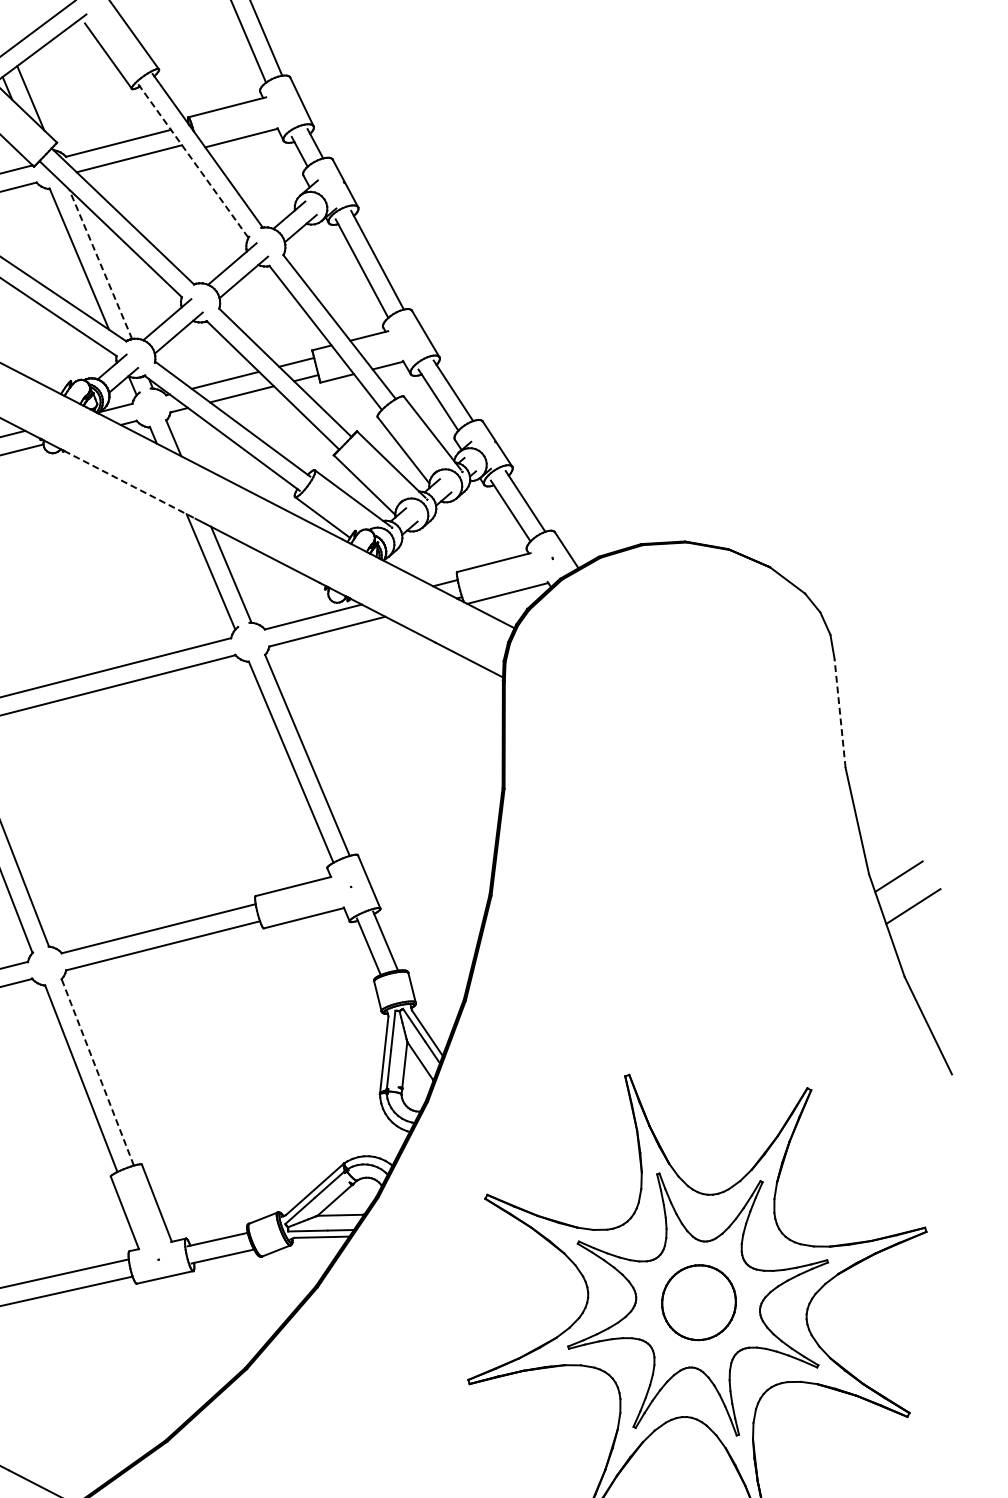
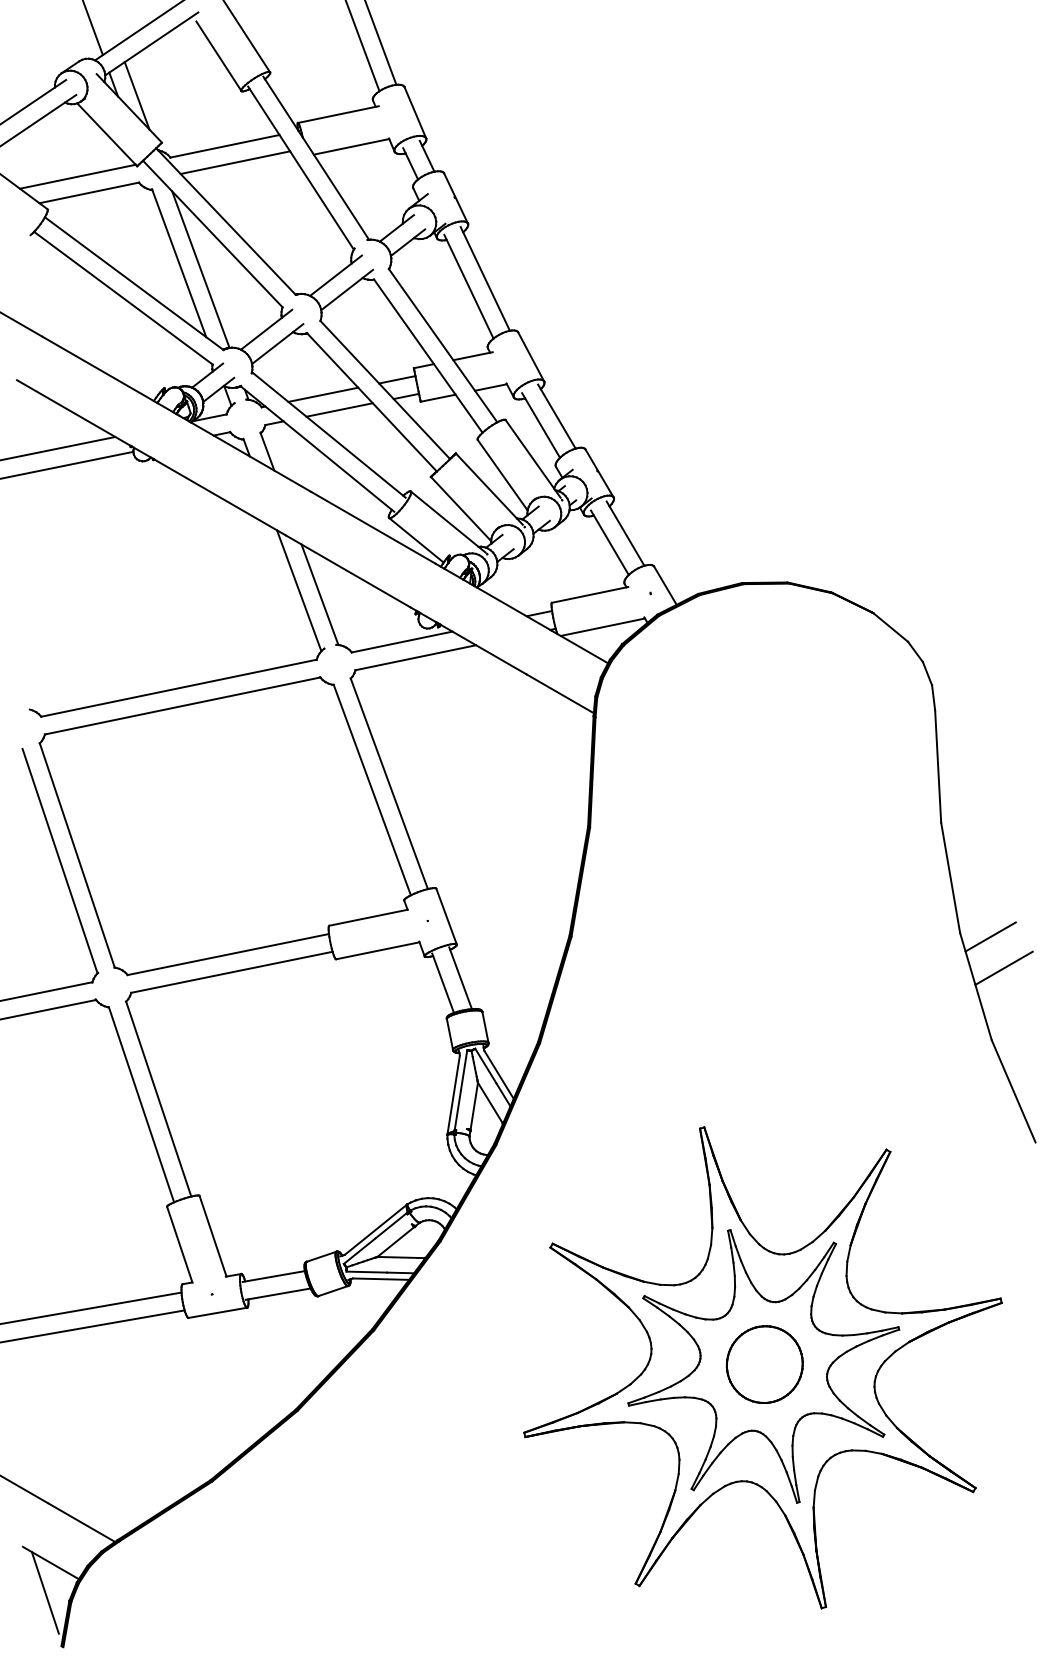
line: (193, 161) -> (301, 168), dashed -> solid
line: (100, 264) -> (200, 269), dashed -> solid
line: (130, 484) -> (220, 497), dashed -> solid
line: (840, 713) -> (938, 766), dashed -> solid
line: (97, 1072) -> (158, 1099), dashed -> solid

